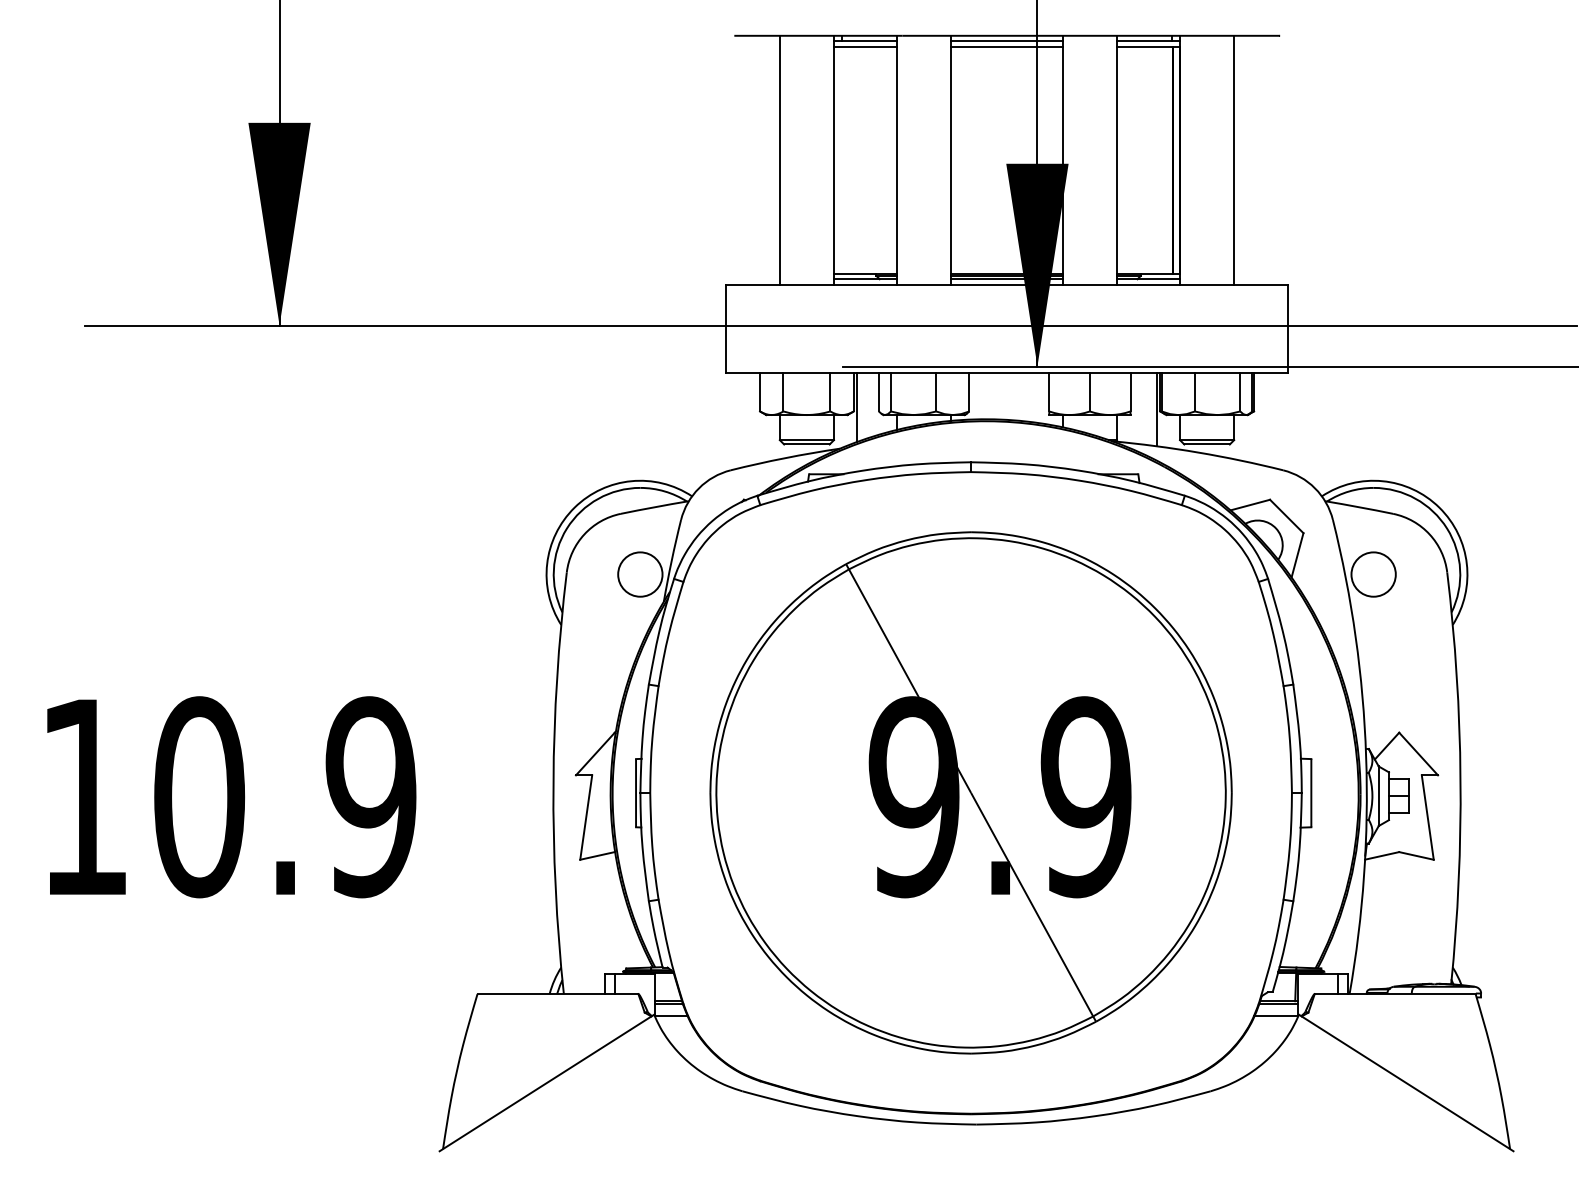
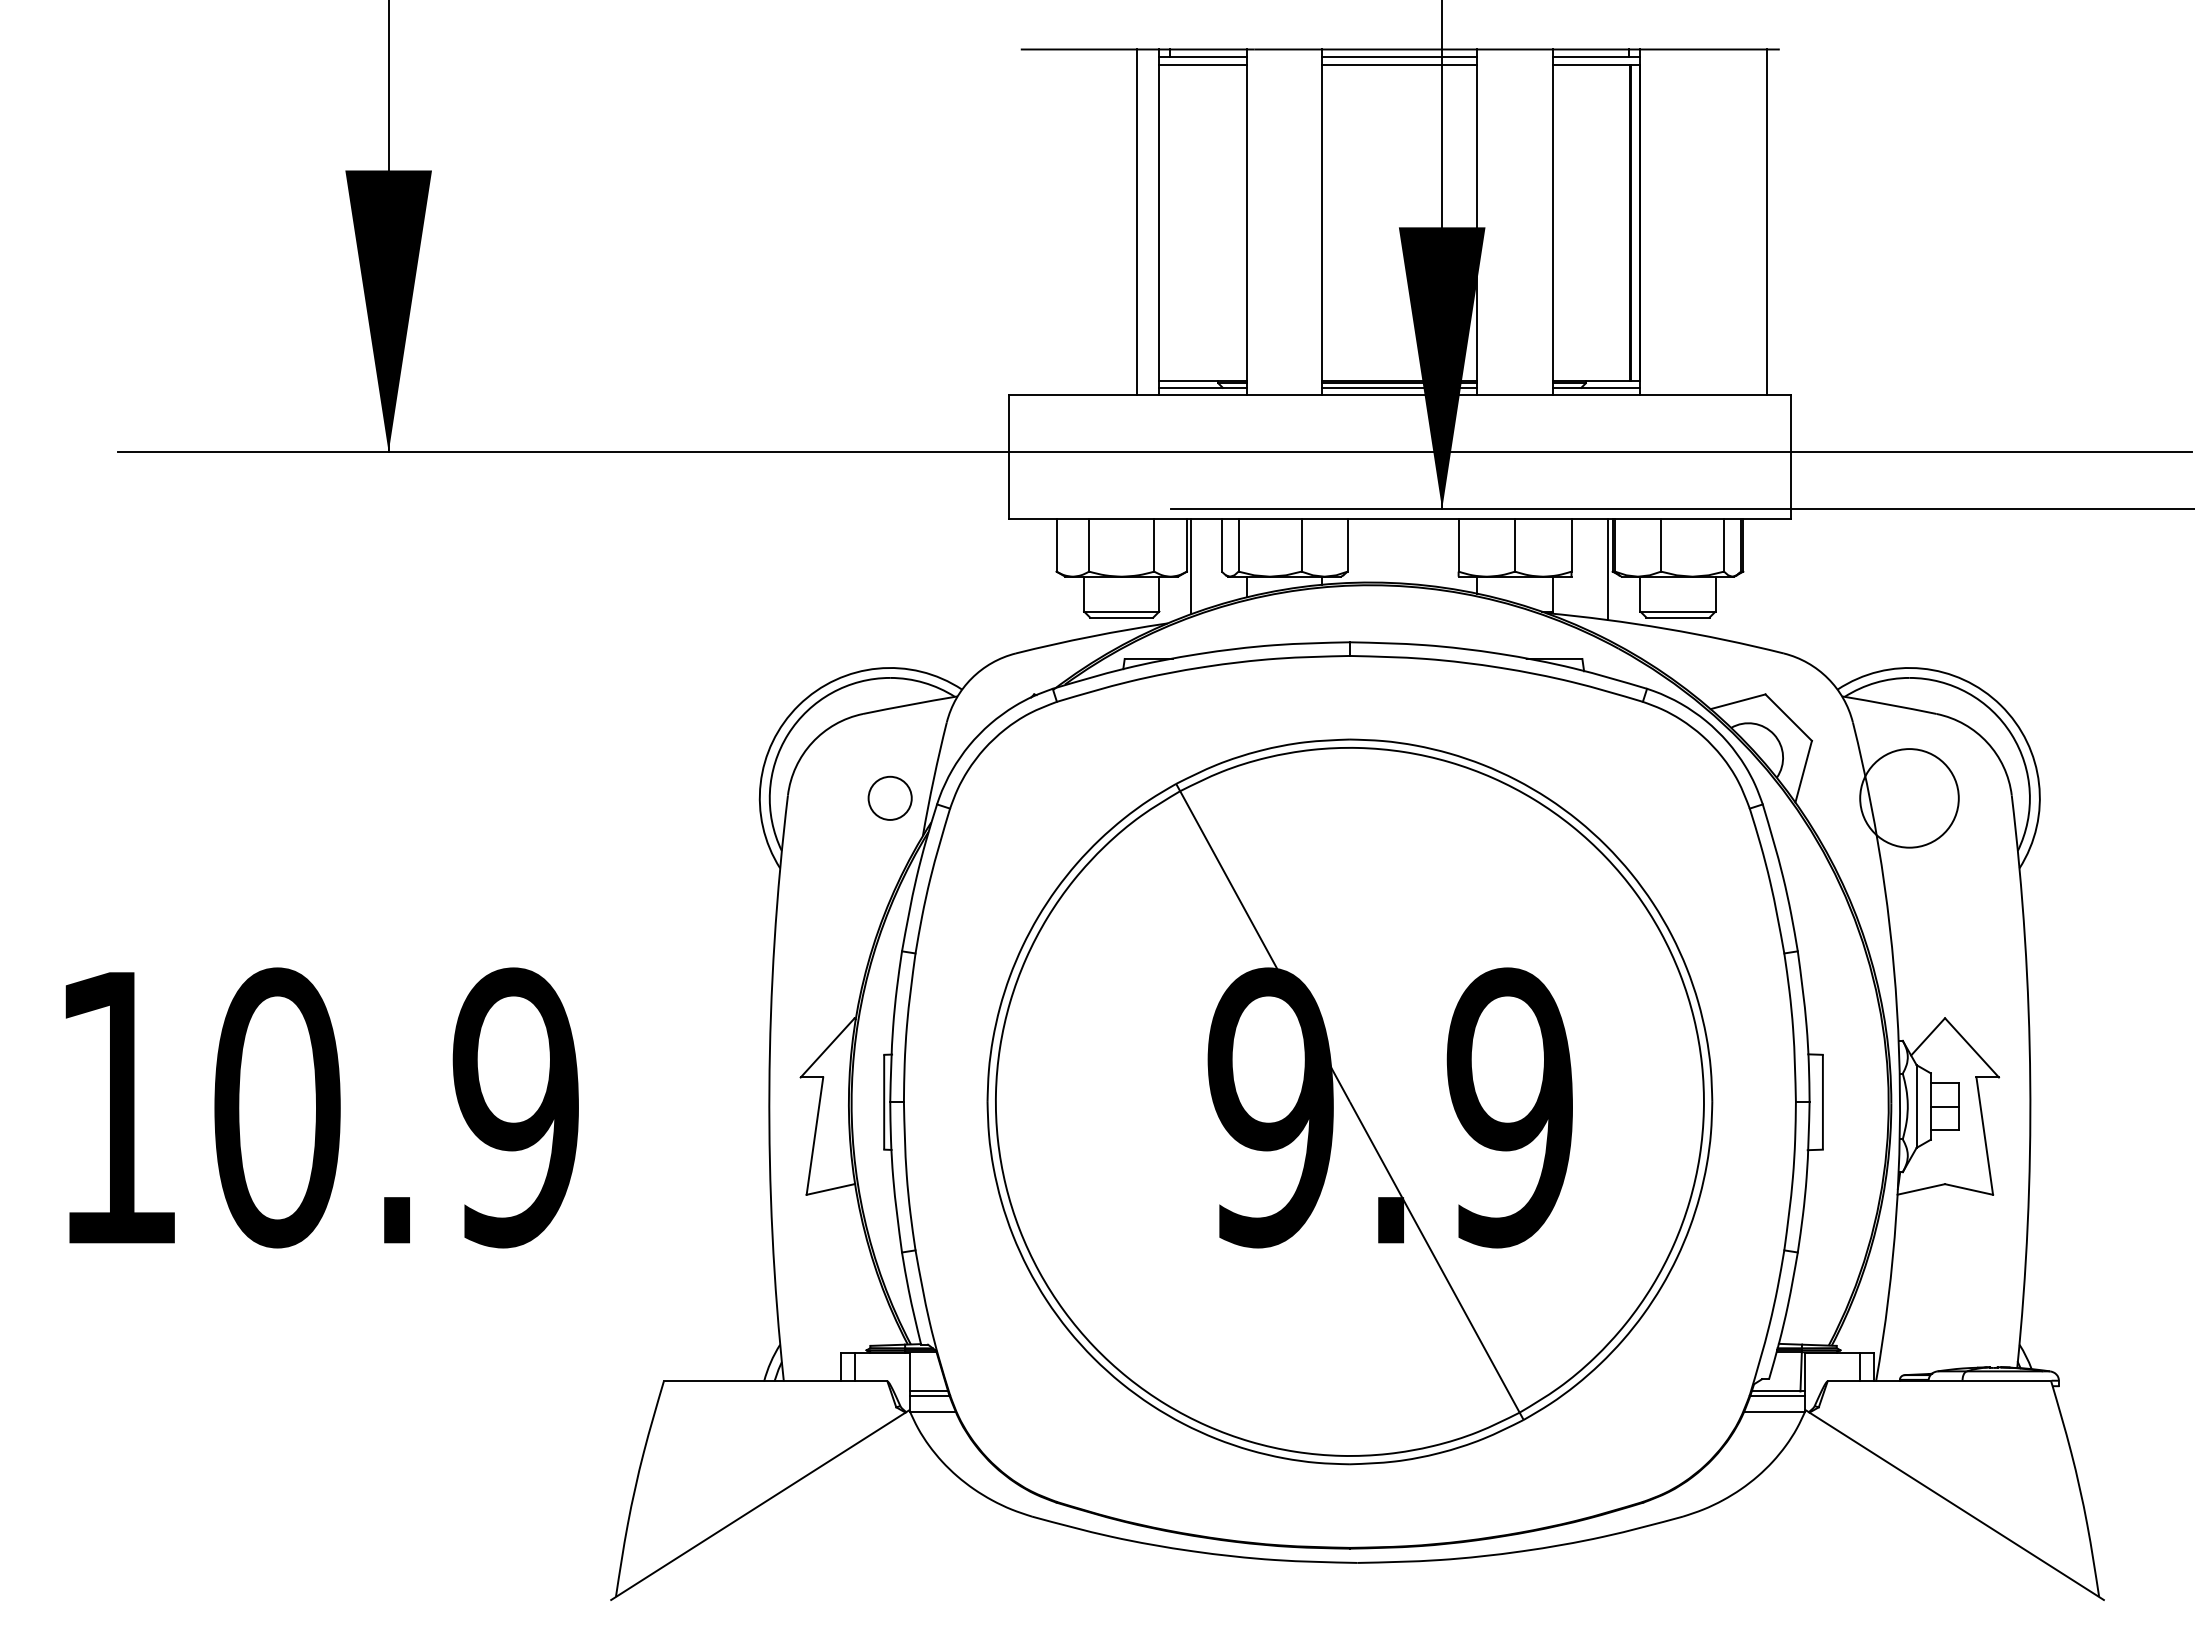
line: (780, 160) -> (1137, 222), moved
line: (1234, 160) -> (1766, 222), moved
circle: (640, 574) -> (890, 798), size x0.7
circle: (1373, 574) -> (1909, 798), size x1.6

